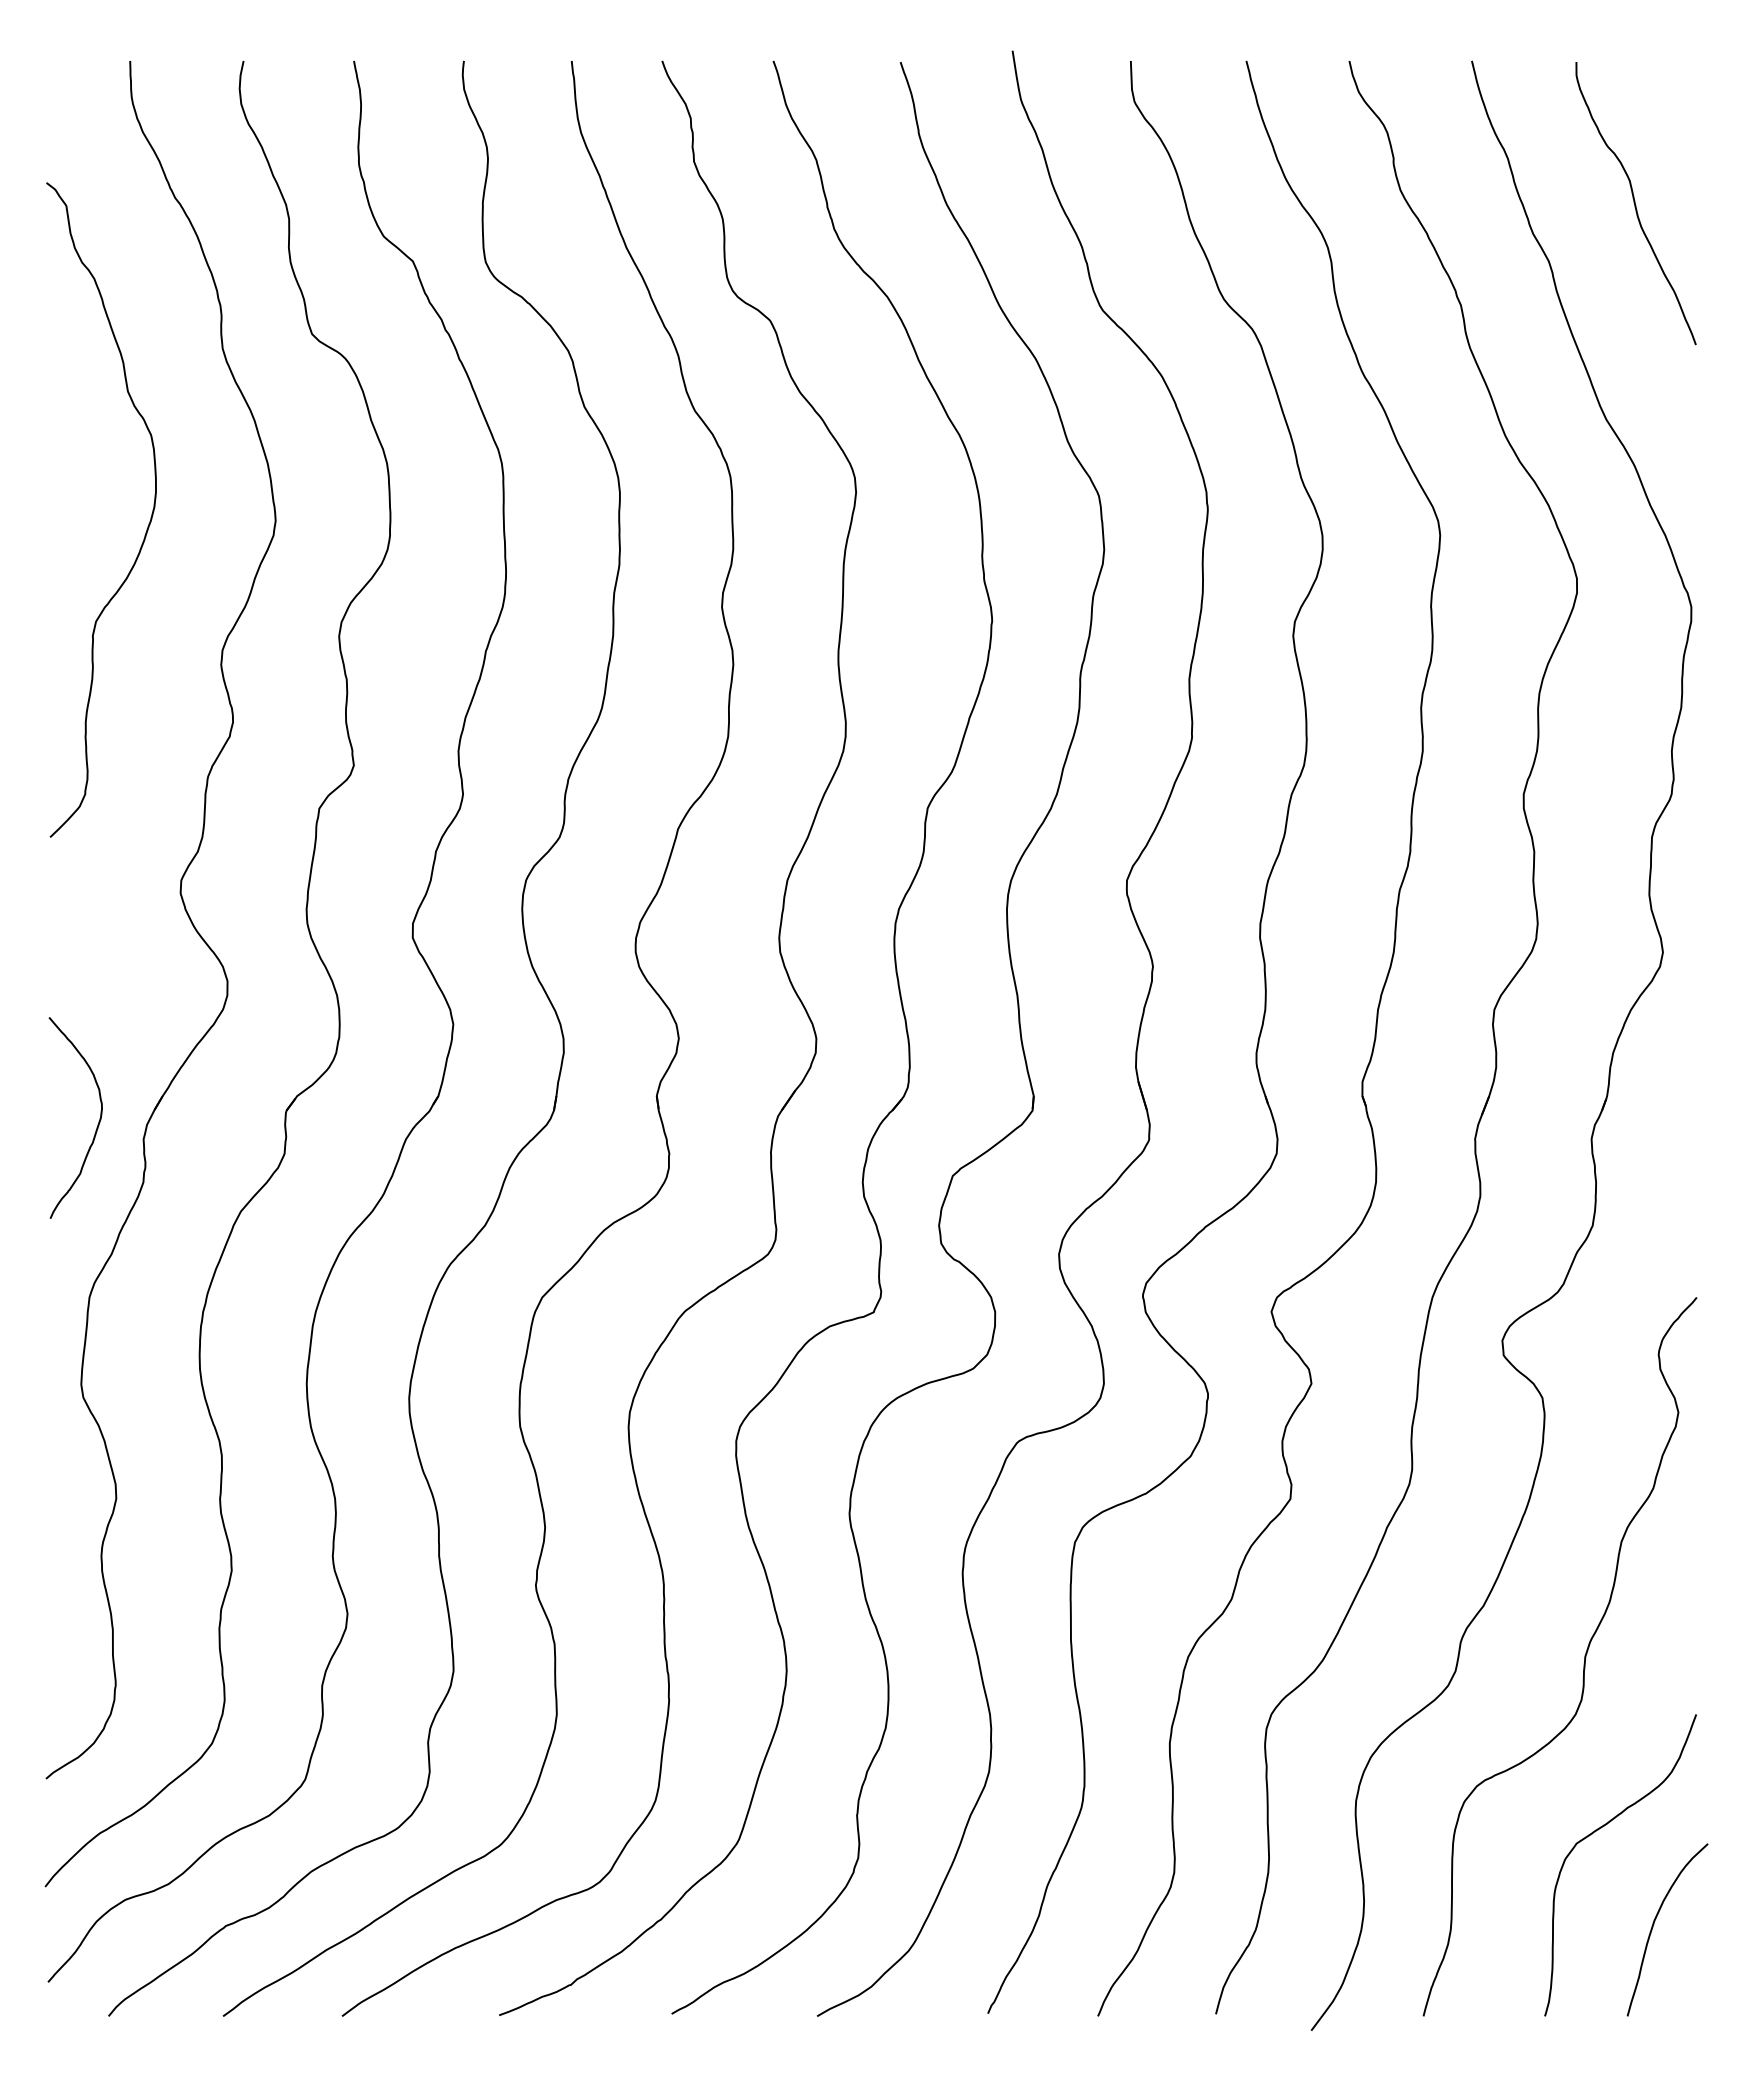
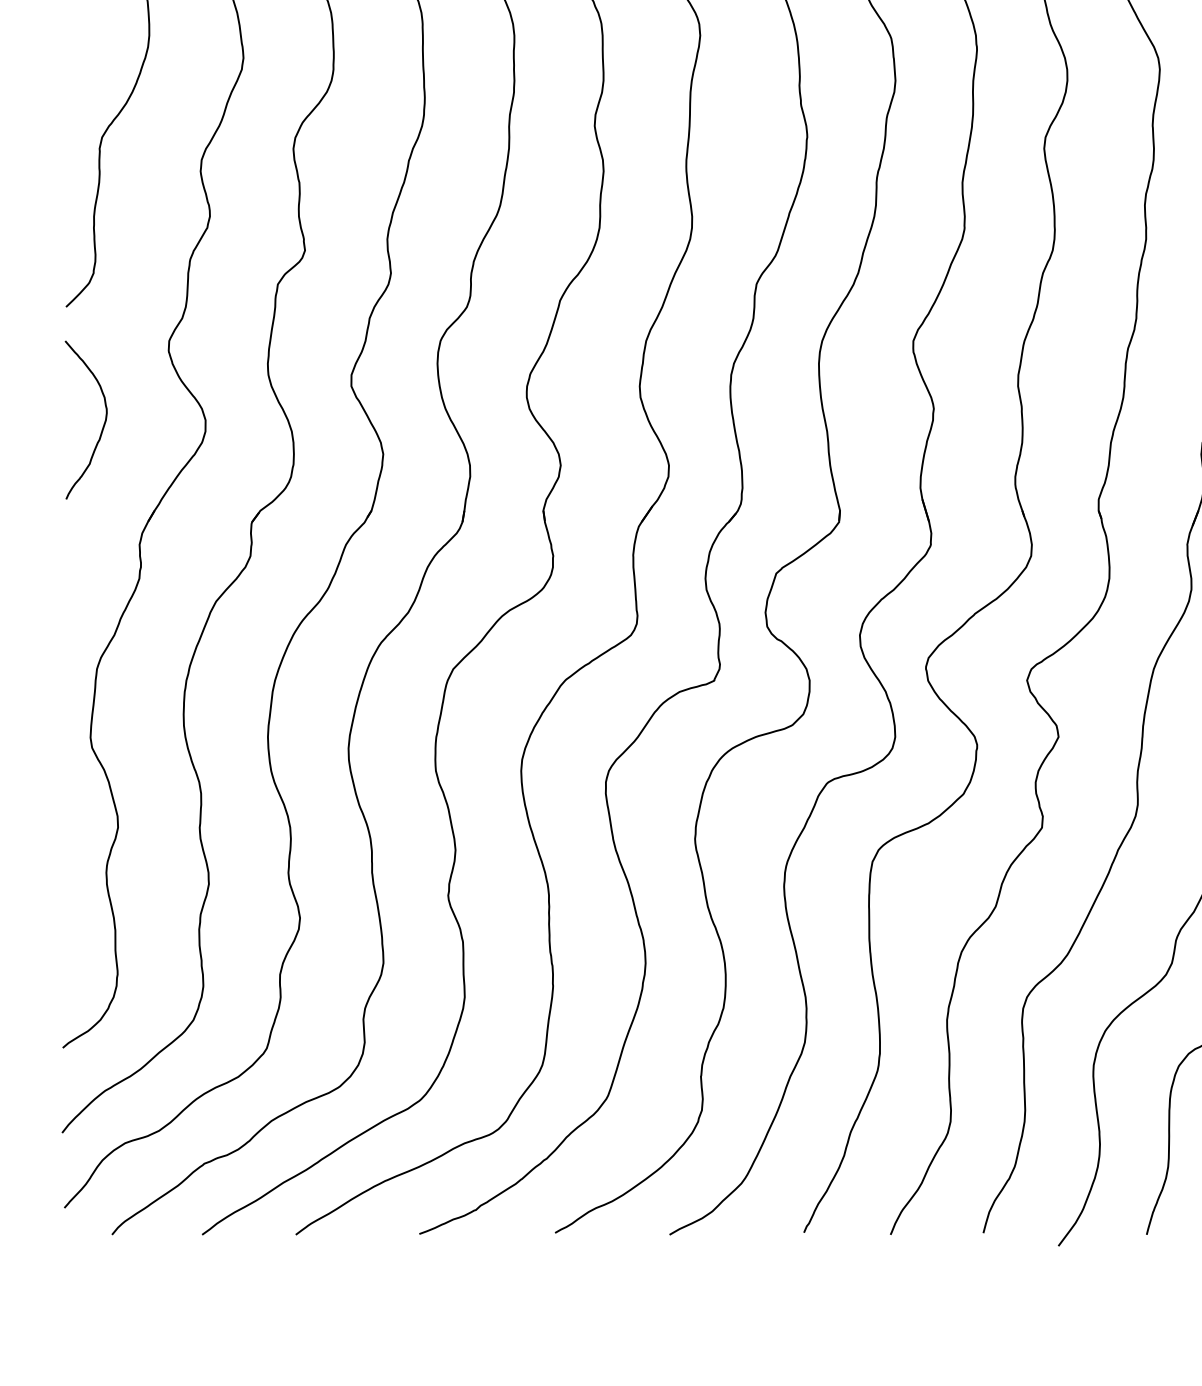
curve: (97, 1124) -> (103, 425), moved

